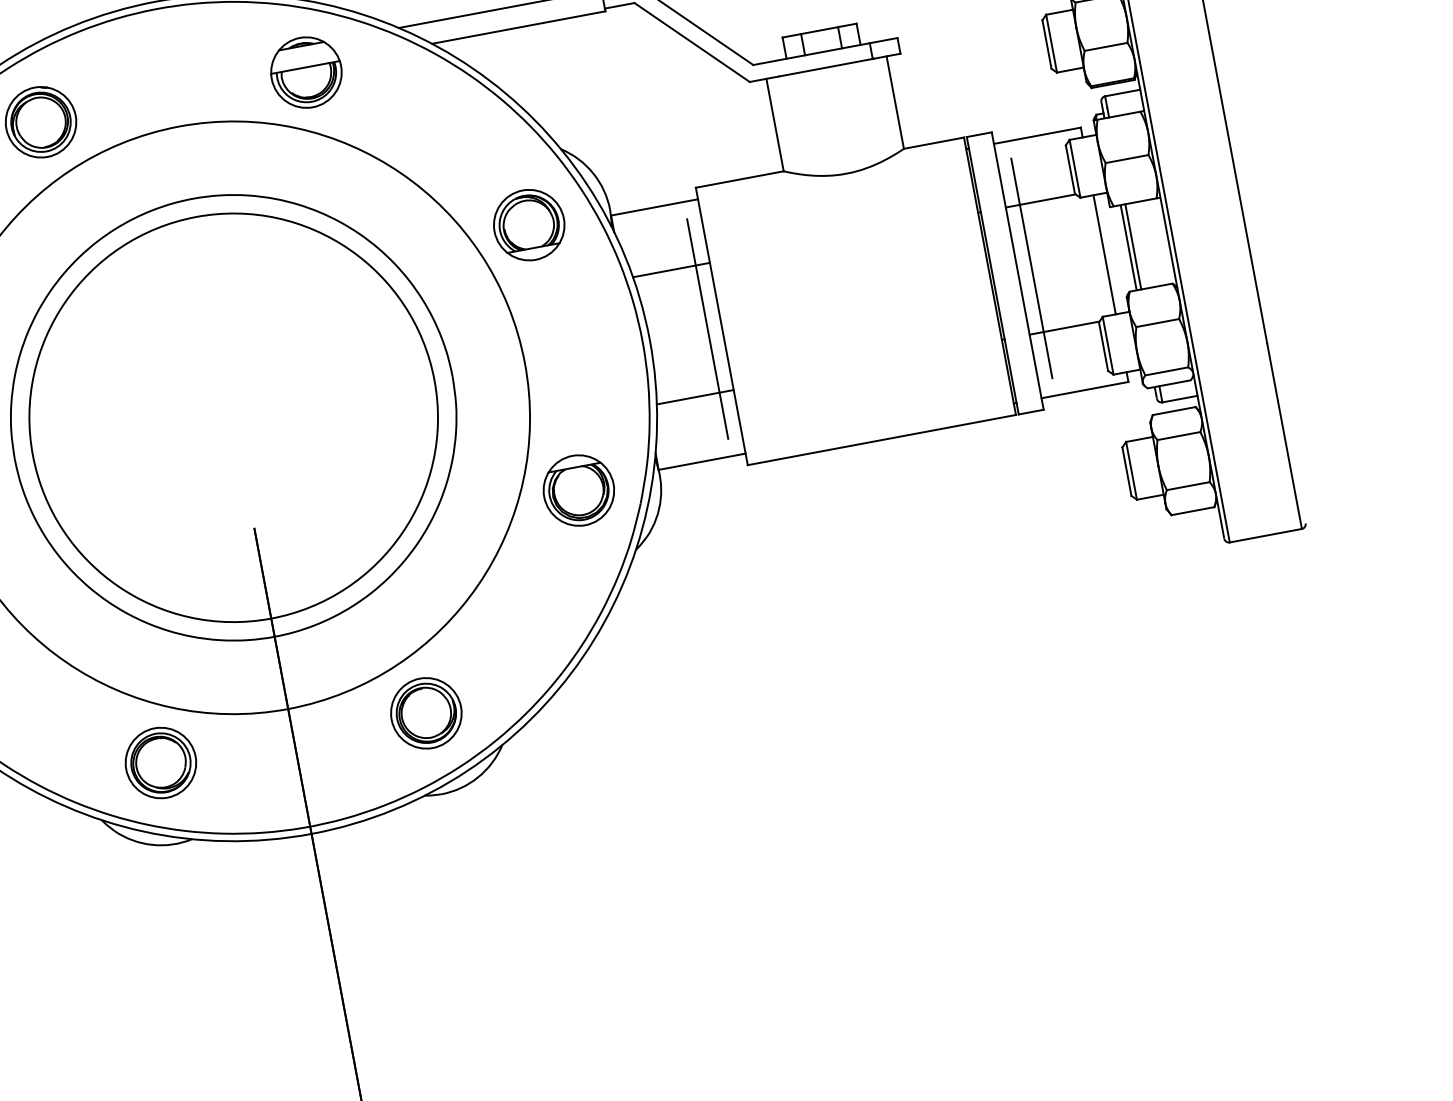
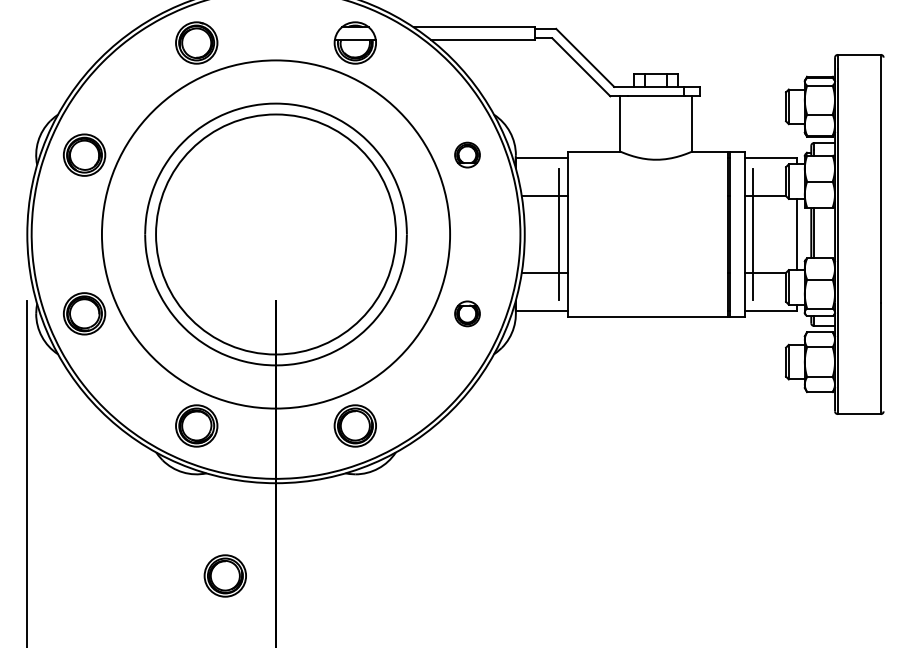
part: (528, 224) -> (467, 154), size x0.6
part: (578, 490) -> (467, 313), size x0.6
part: (254, 1004) -> (224, 575), added

